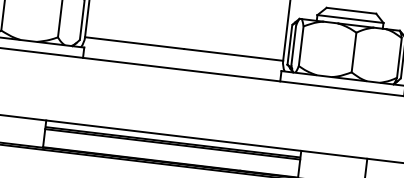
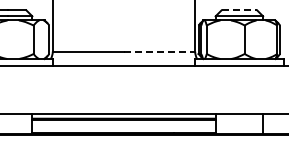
line: (351, 10) -> (239, 10), solid -> dashed
line: (233, 54) -> (159, 51), solid -> dashed

